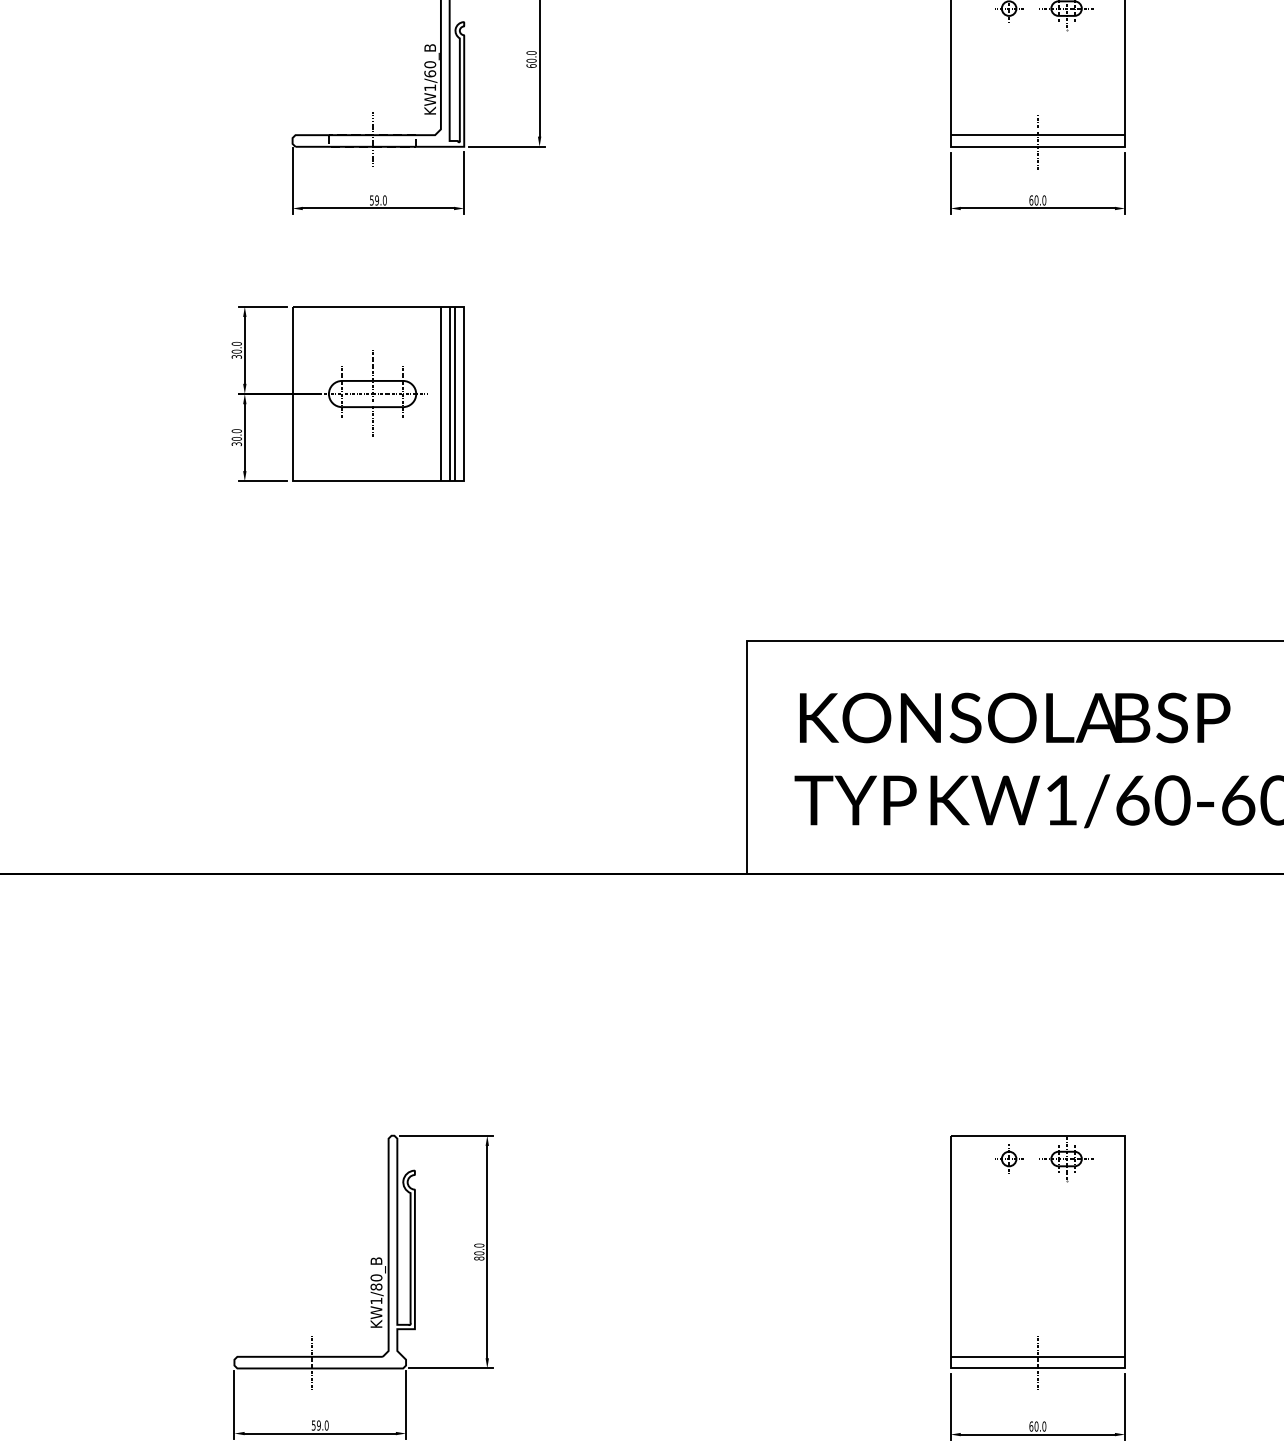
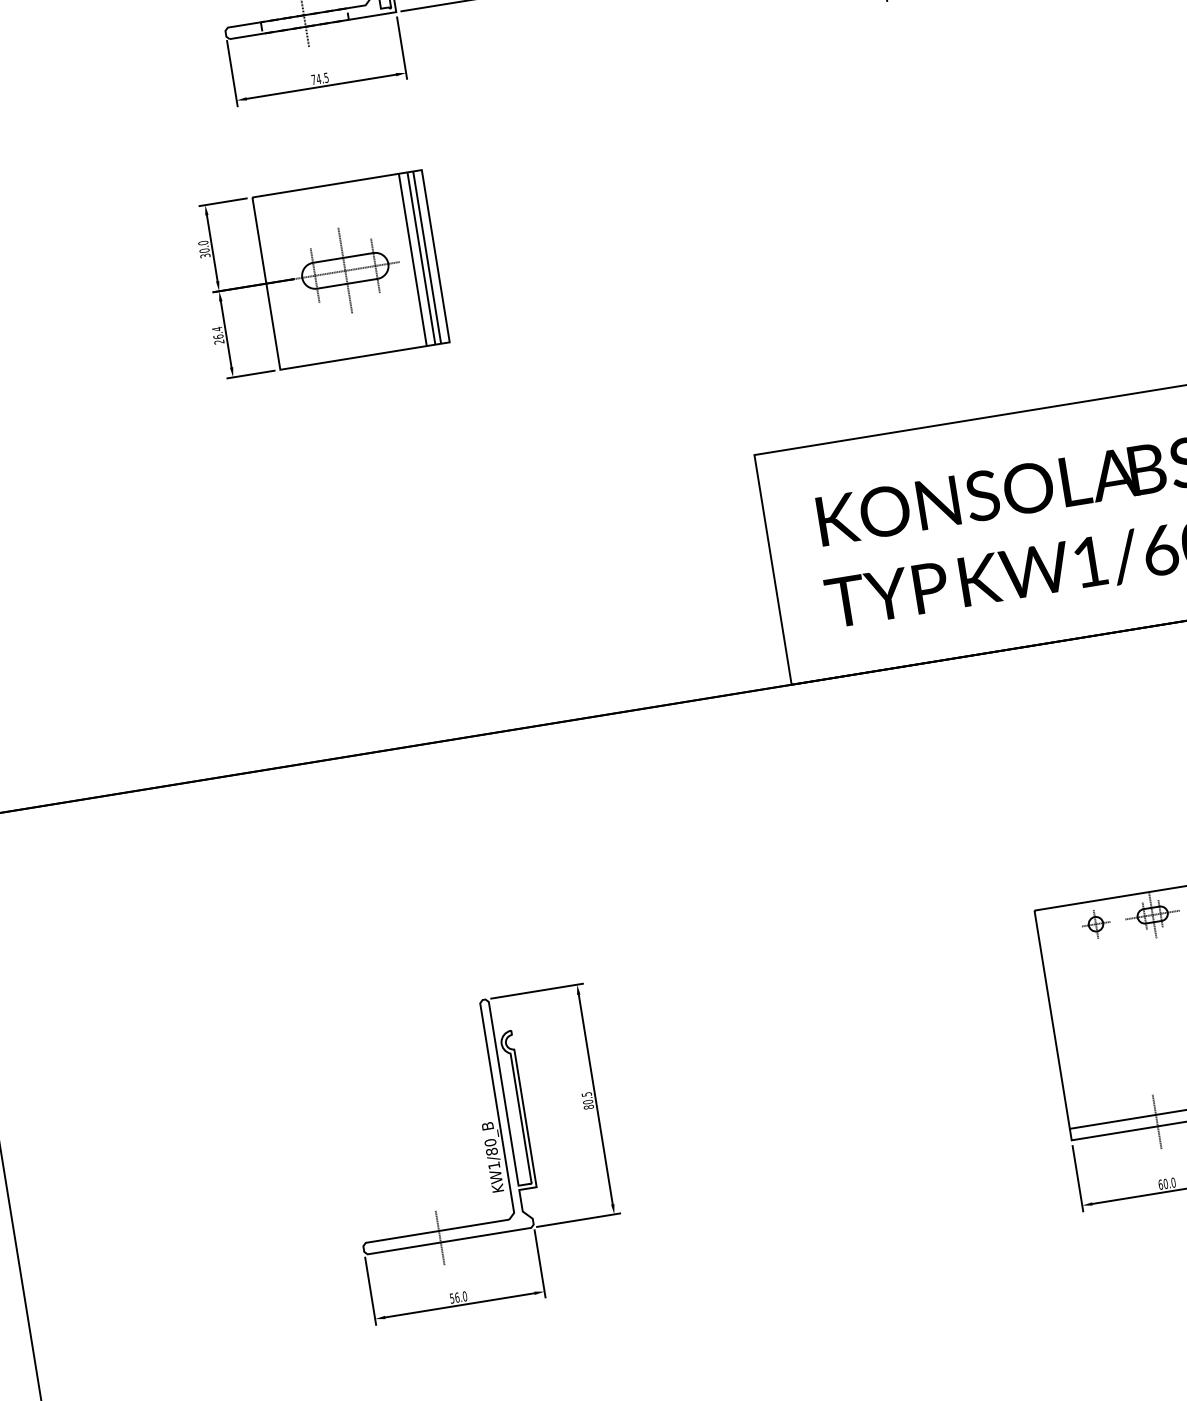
text: (378, 200) -> (320, 78), 59.0 -> 74.5
text: (236, 437) -> (217, 335), 30.0 -> 26.4
text: (479, 1245) -> (587, 1094), 80.0 -> 80.5
text: (318, 1425) -> (456, 1297), 59.0 -> 56.0

